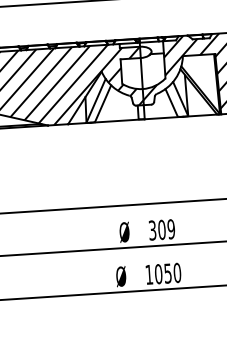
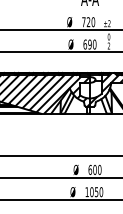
text: (160, 229) -> (94, 169), 309 -> 600

